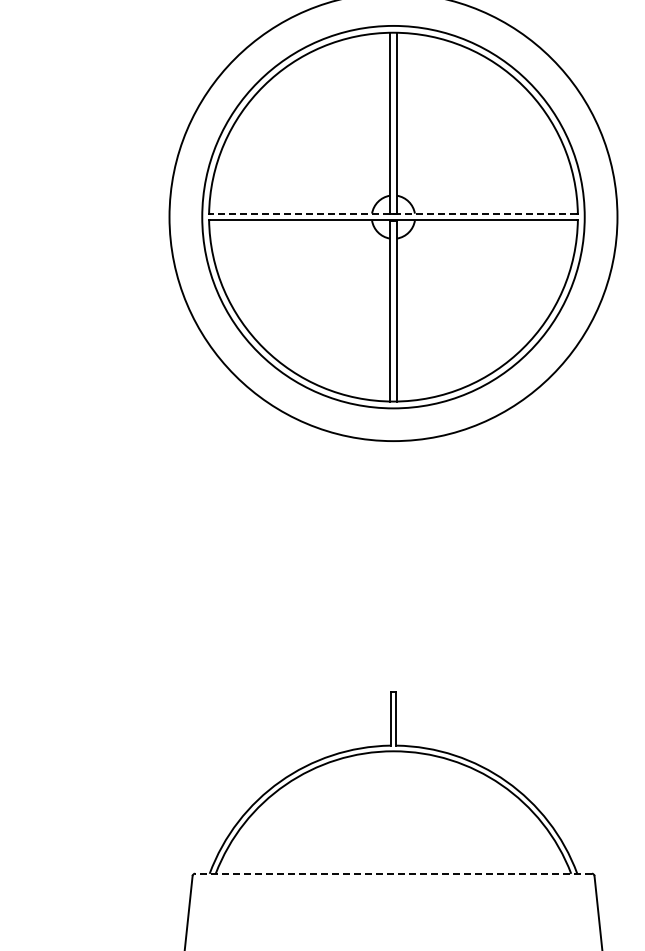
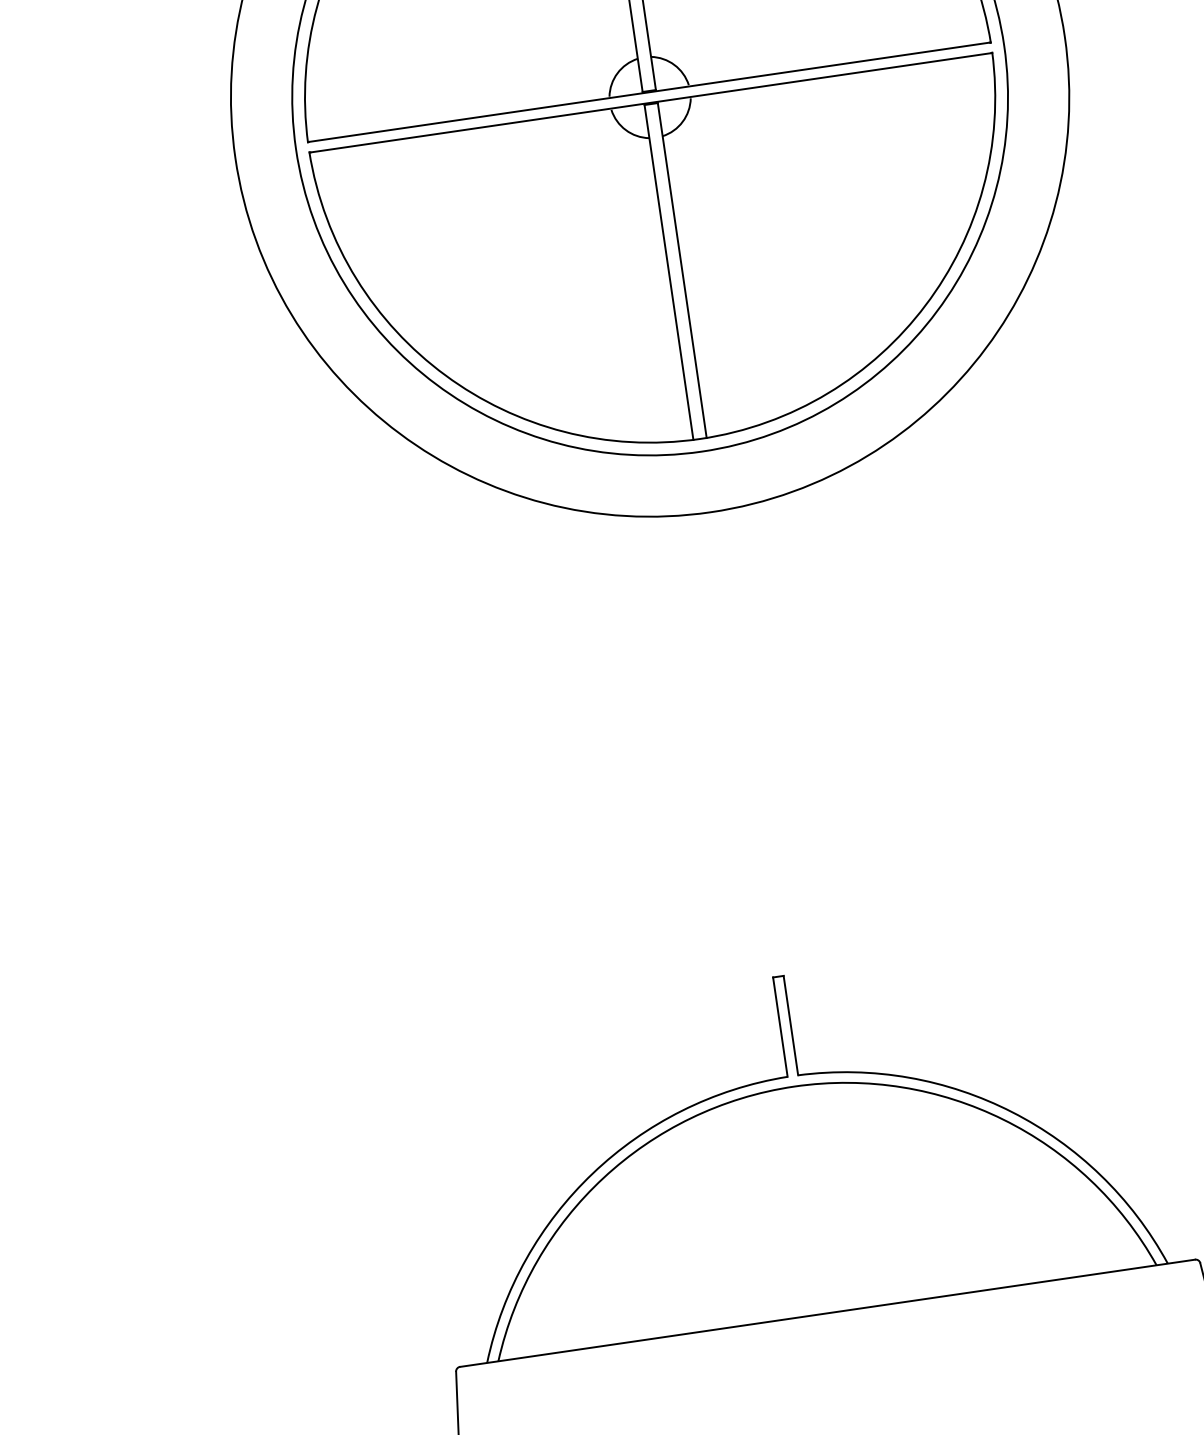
line: (393, 214) -> (649, 92), dashed -> solid
line: (393, 873) -> (827, 1312), dashed -> solid

